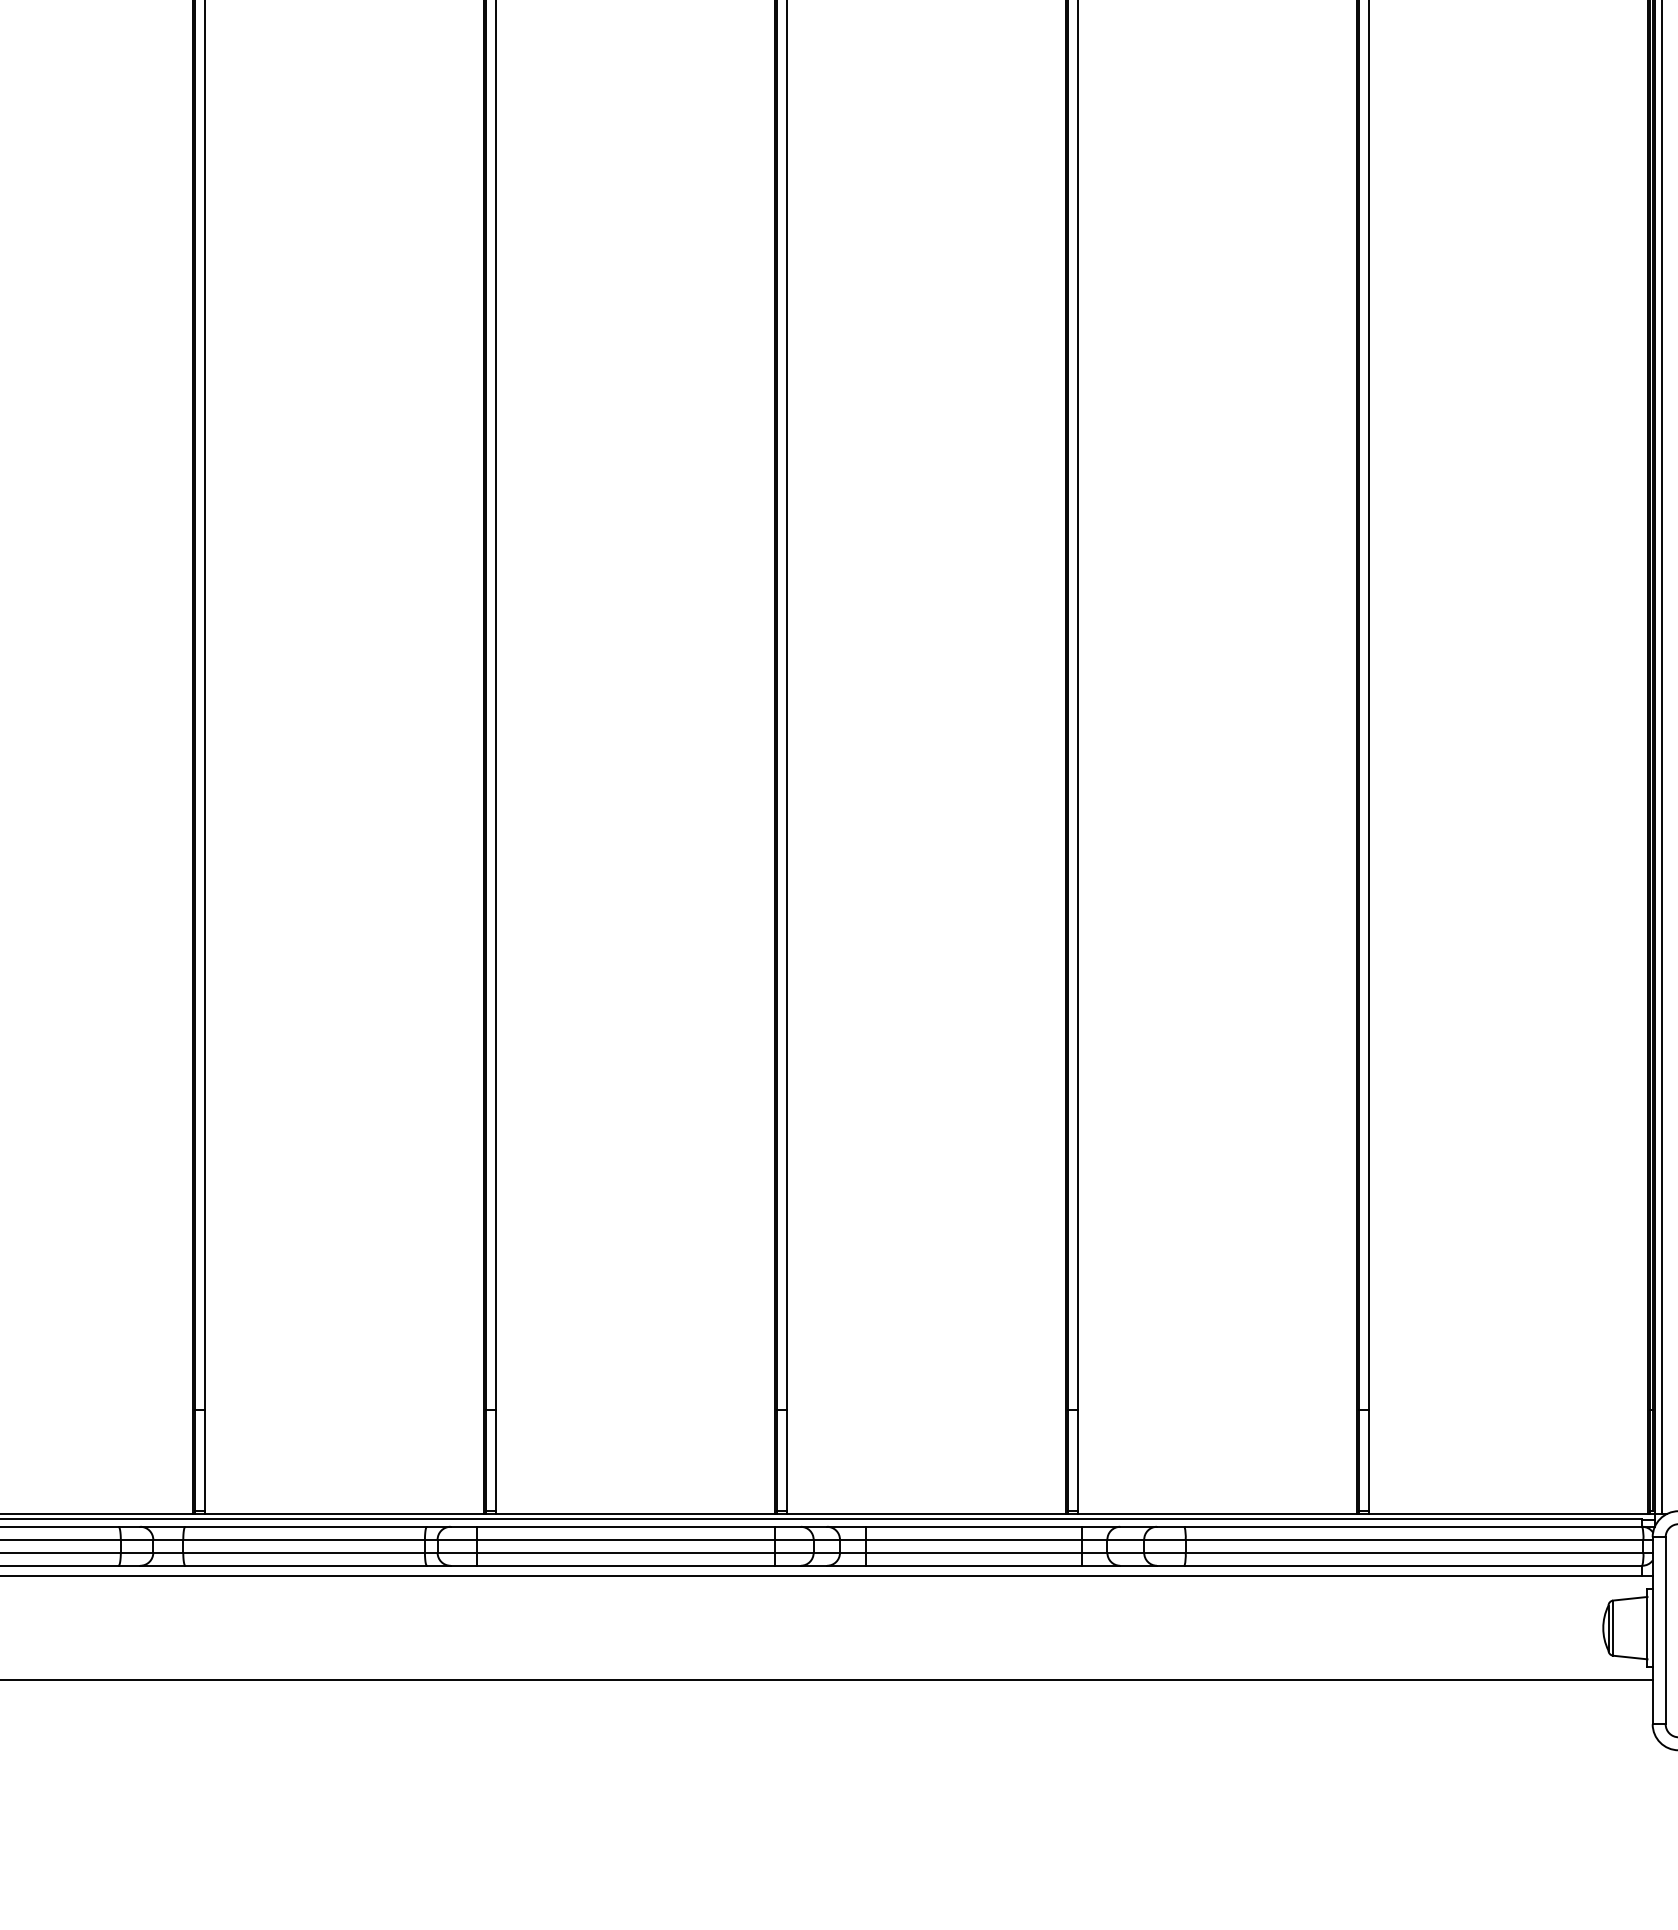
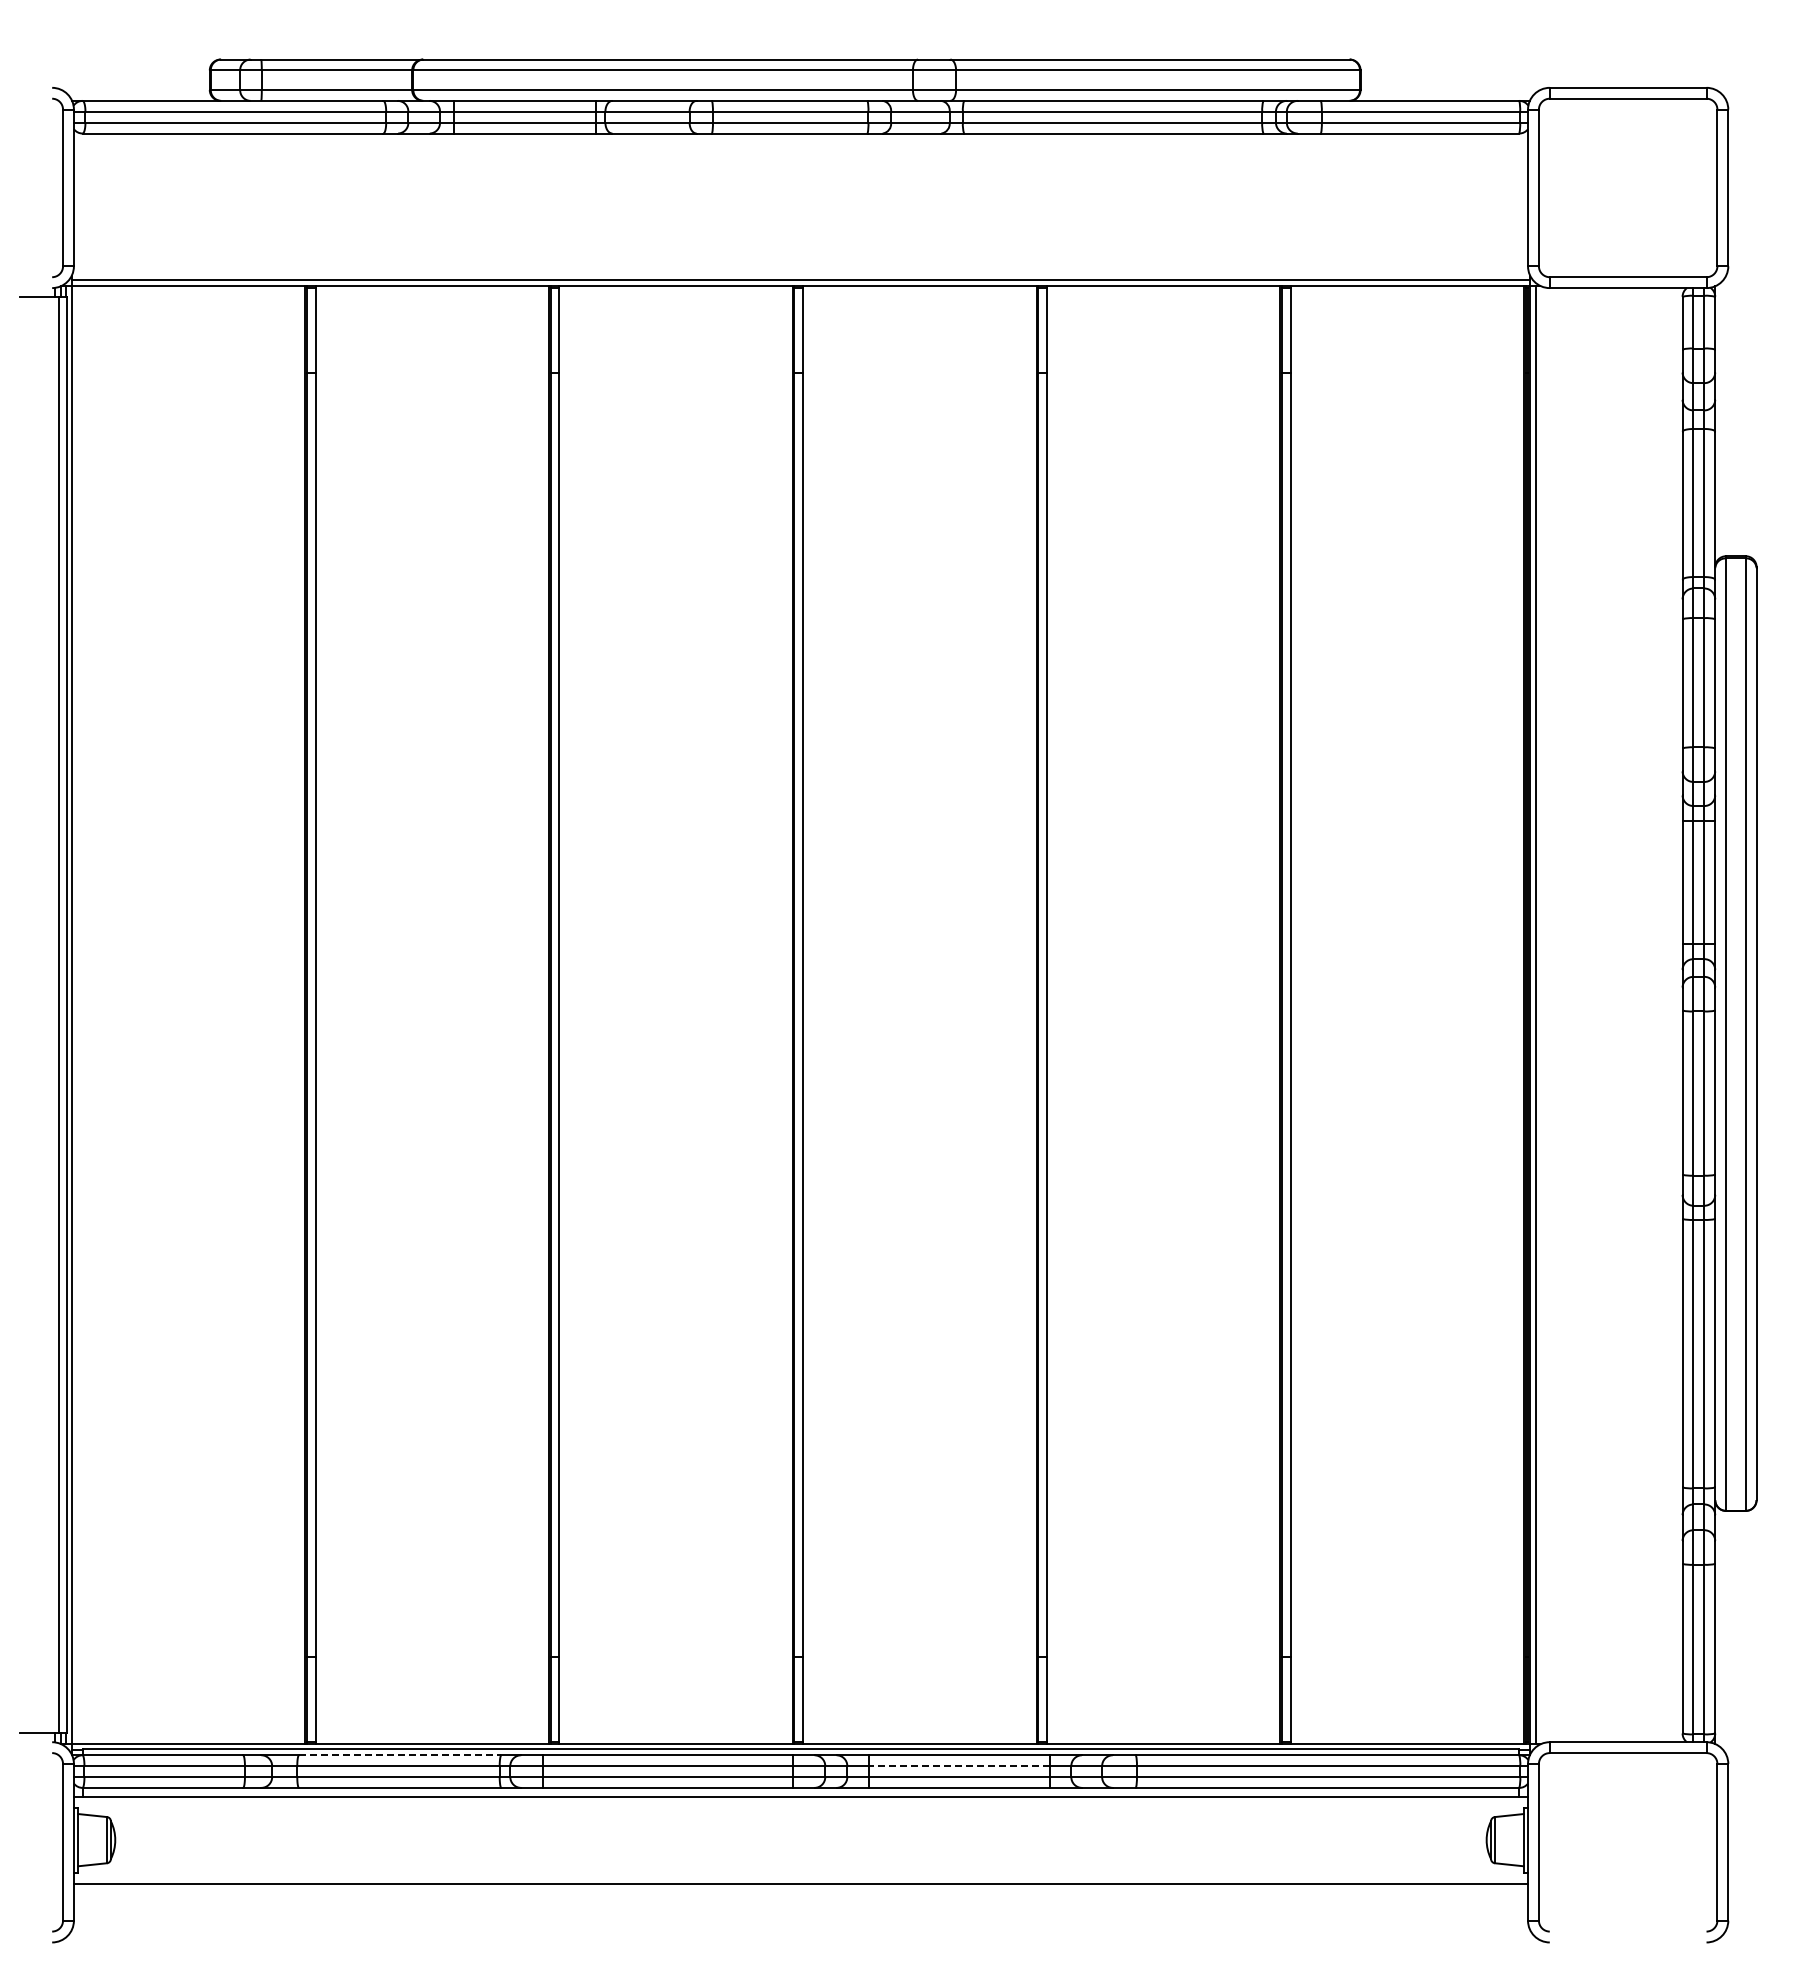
line: (306, 1527) -> (400, 1755), solid -> dashed
line: (973, 1540) -> (959, 1766), solid -> dashed

